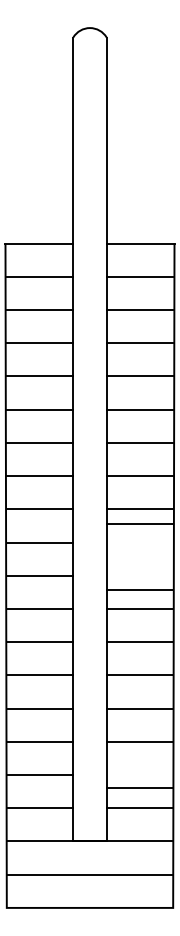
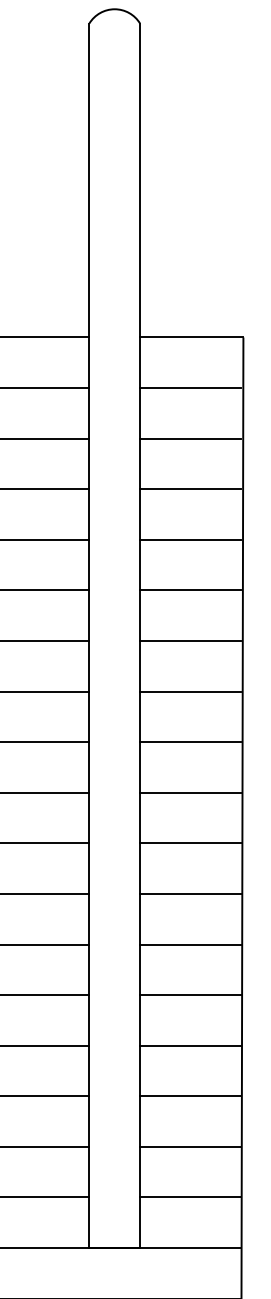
line: (139, 523) -> (190, 792), moved
line: (139, 589) -> (190, 842), moved
line: (139, 788) -> (190, 1147), moved

